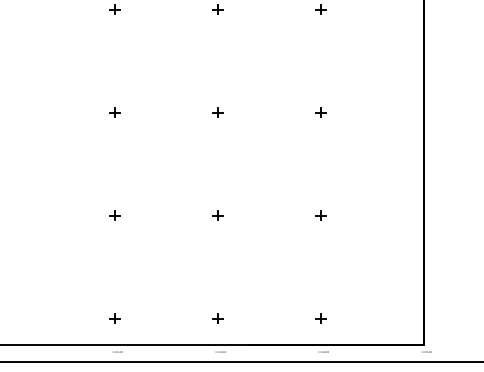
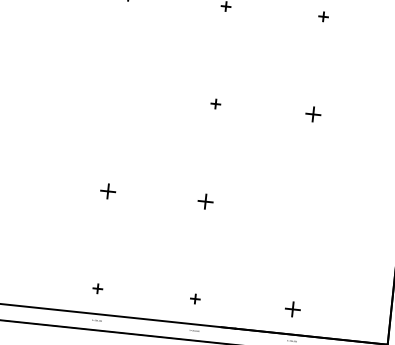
part: (114, 112) -> (117, 93), removed
part: (320, 112) -> (312, 114), size x1.6
part: (114, 215) -> (107, 191), size x1.6
part: (217, 215) -> (205, 201), size x1.6
part: (320, 215) -> (302, 211), removed
part: (320, 318) -> (292, 309), size x1.6

